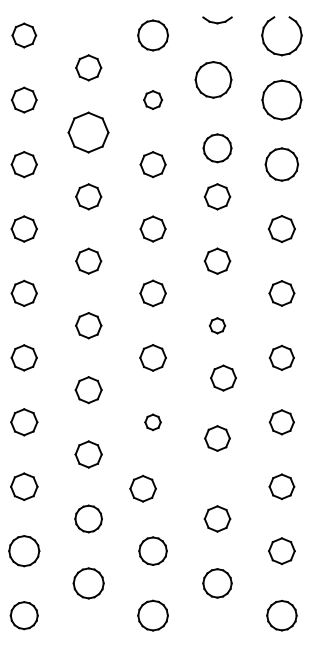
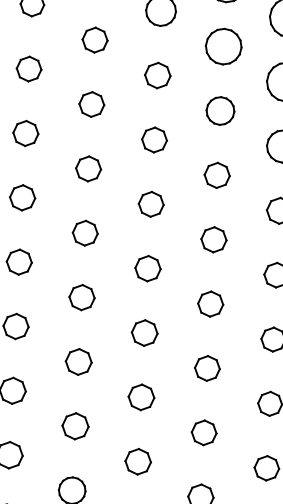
part: (213, 79) -> (223, 46), moved
part: (152, 99) -> (157, 74), size x1.43
part: (88, 131) -> (91, 103), size x0.62
part: (217, 148) -> (220, 111), moved
part: (217, 325) -> (210, 303), size x1.67
part: (223, 377) -> (207, 367), moved
part: (152, 422) -> (140, 397), size x1.67
part: (217, 438) -> (204, 432), moved
part: (142, 488) -> (137, 461), moved

